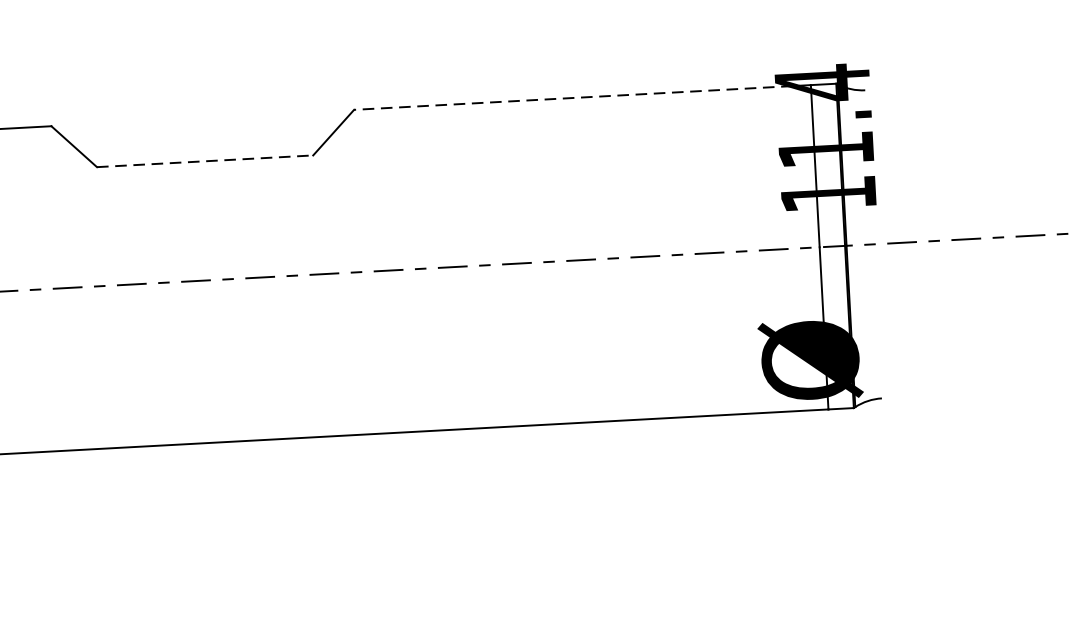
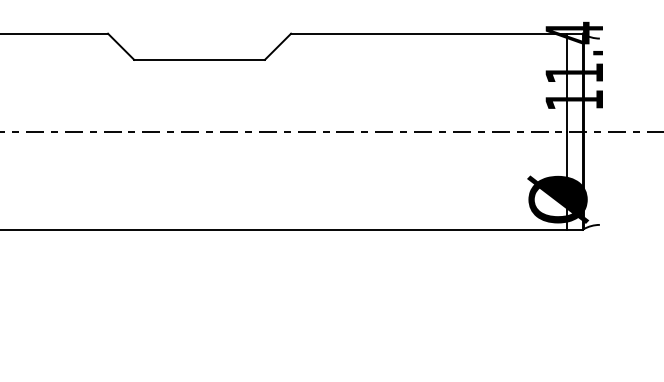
line: (581, 97) -> (428, 33), dashed -> solid
line: (206, 160) -> (200, 59), dashed -> solid

